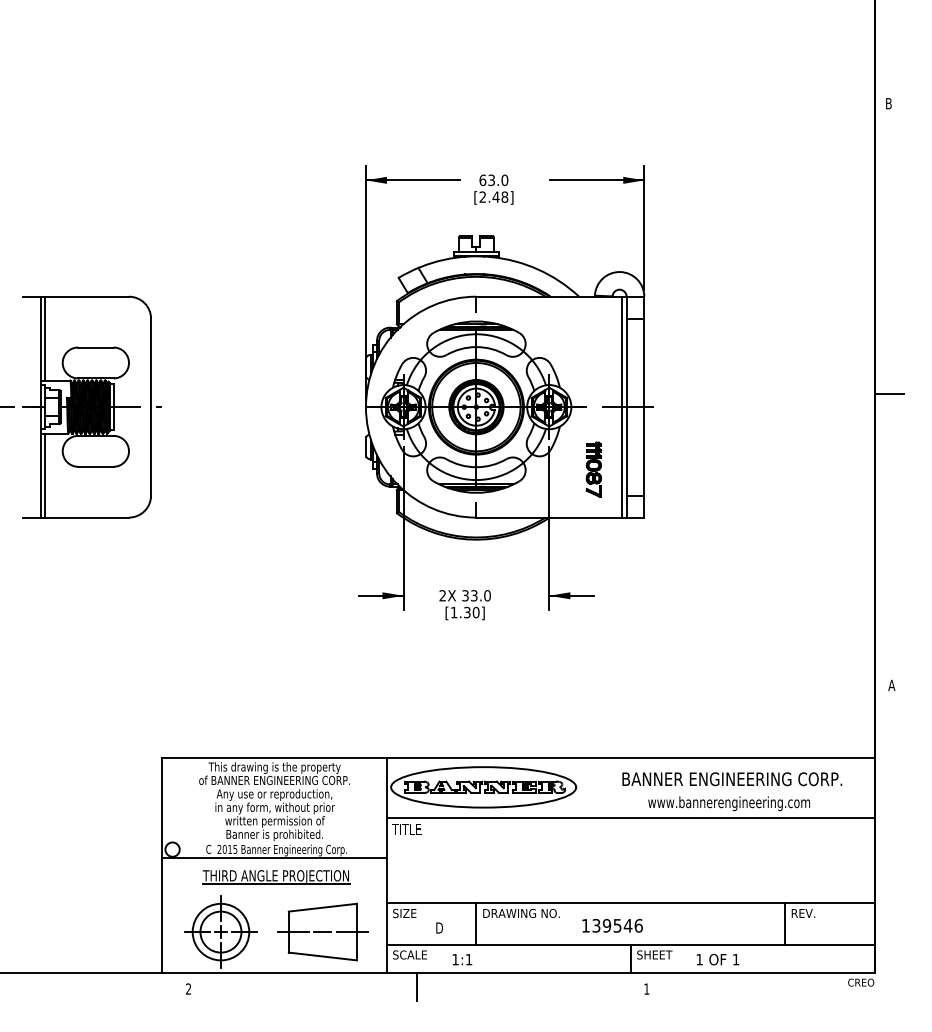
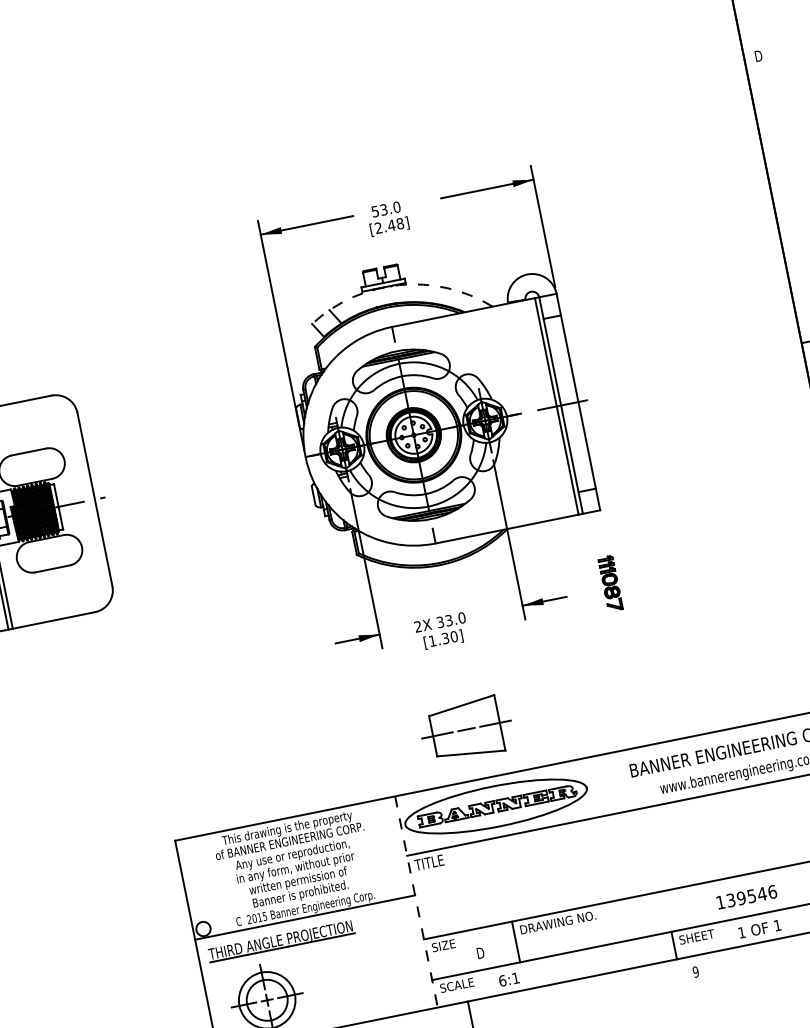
text: (889, 103) -> (758, 55), B -> D
text: (482, 180) -> (375, 211), 63.0 -> 53.0
arc: (491, 257) -> (399, 285), solid -> dashed
part: (593, 469) -> (610, 583), moved
line: (386, 865) -> (416, 902), solid -> dashed
part: (276, 877) -> (281, 941), moved
text: (612, 925) -> (746, 896), moved
part: (322, 931) -> (466, 729), moved
text: (455, 959) -> (502, 980), 1:1 -> 6:1
text: (646, 988) -> (695, 971), 1 -> 9

